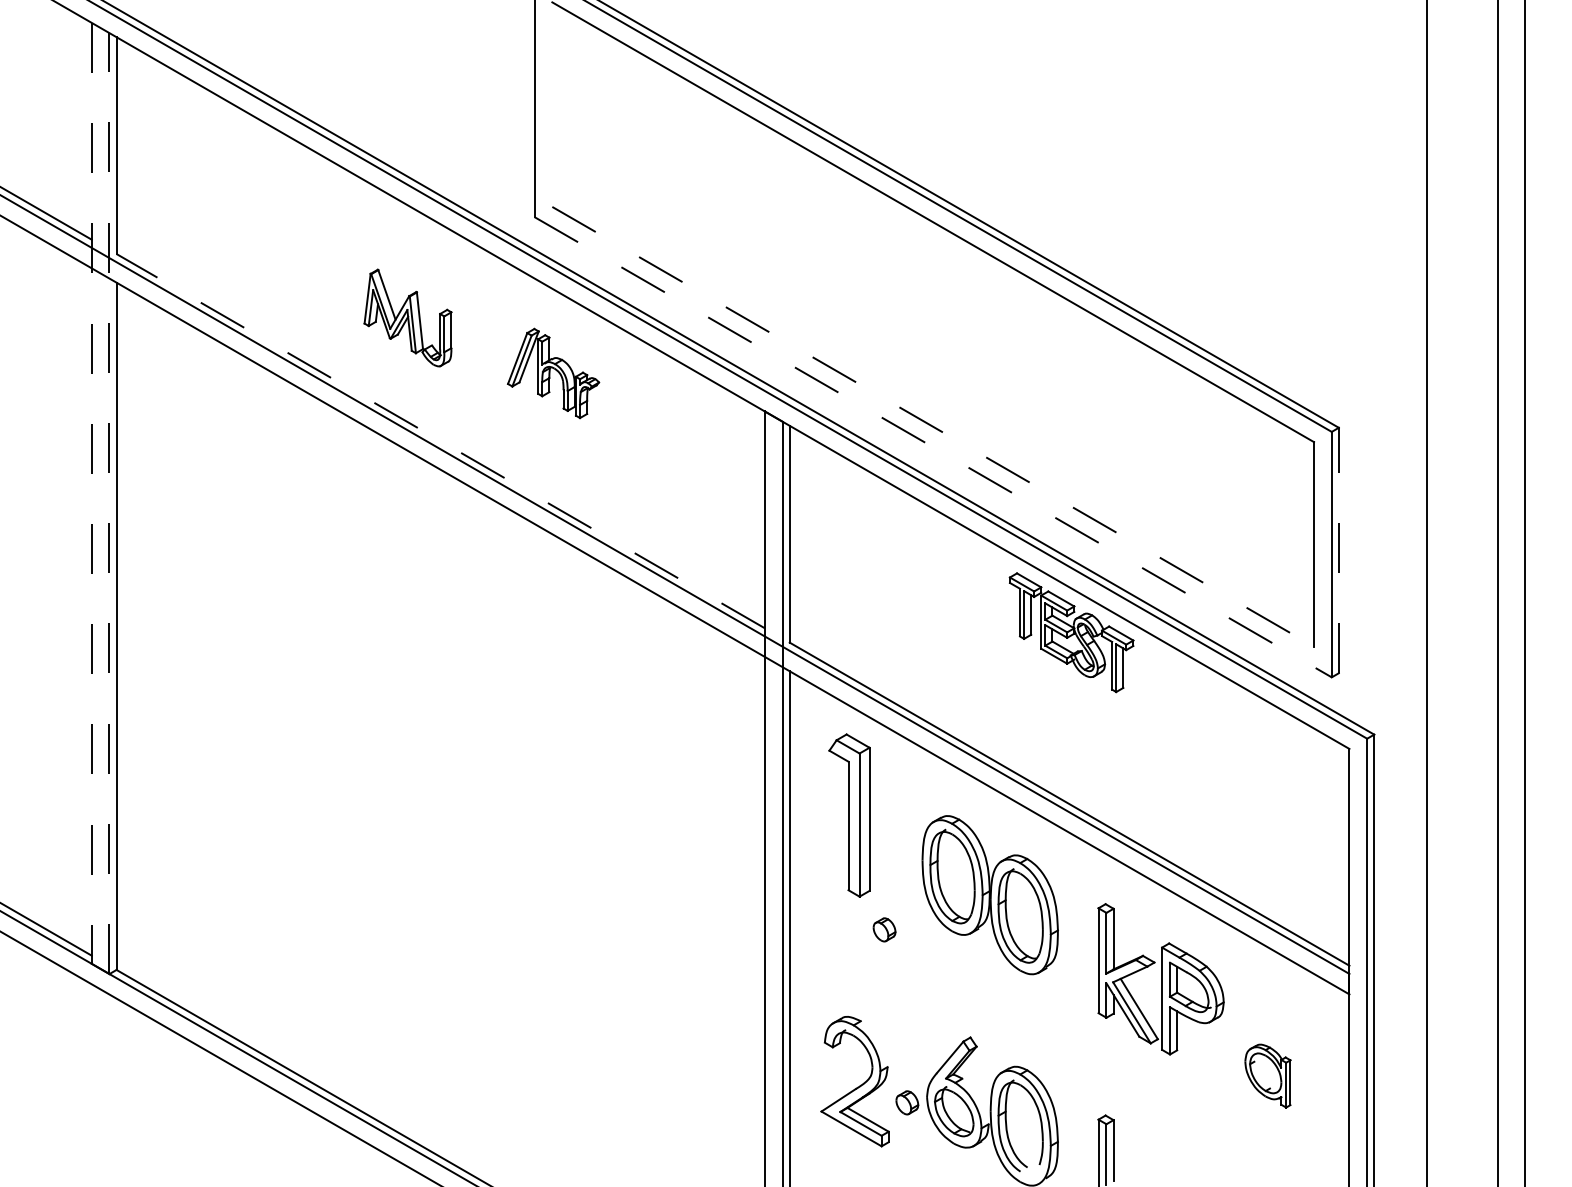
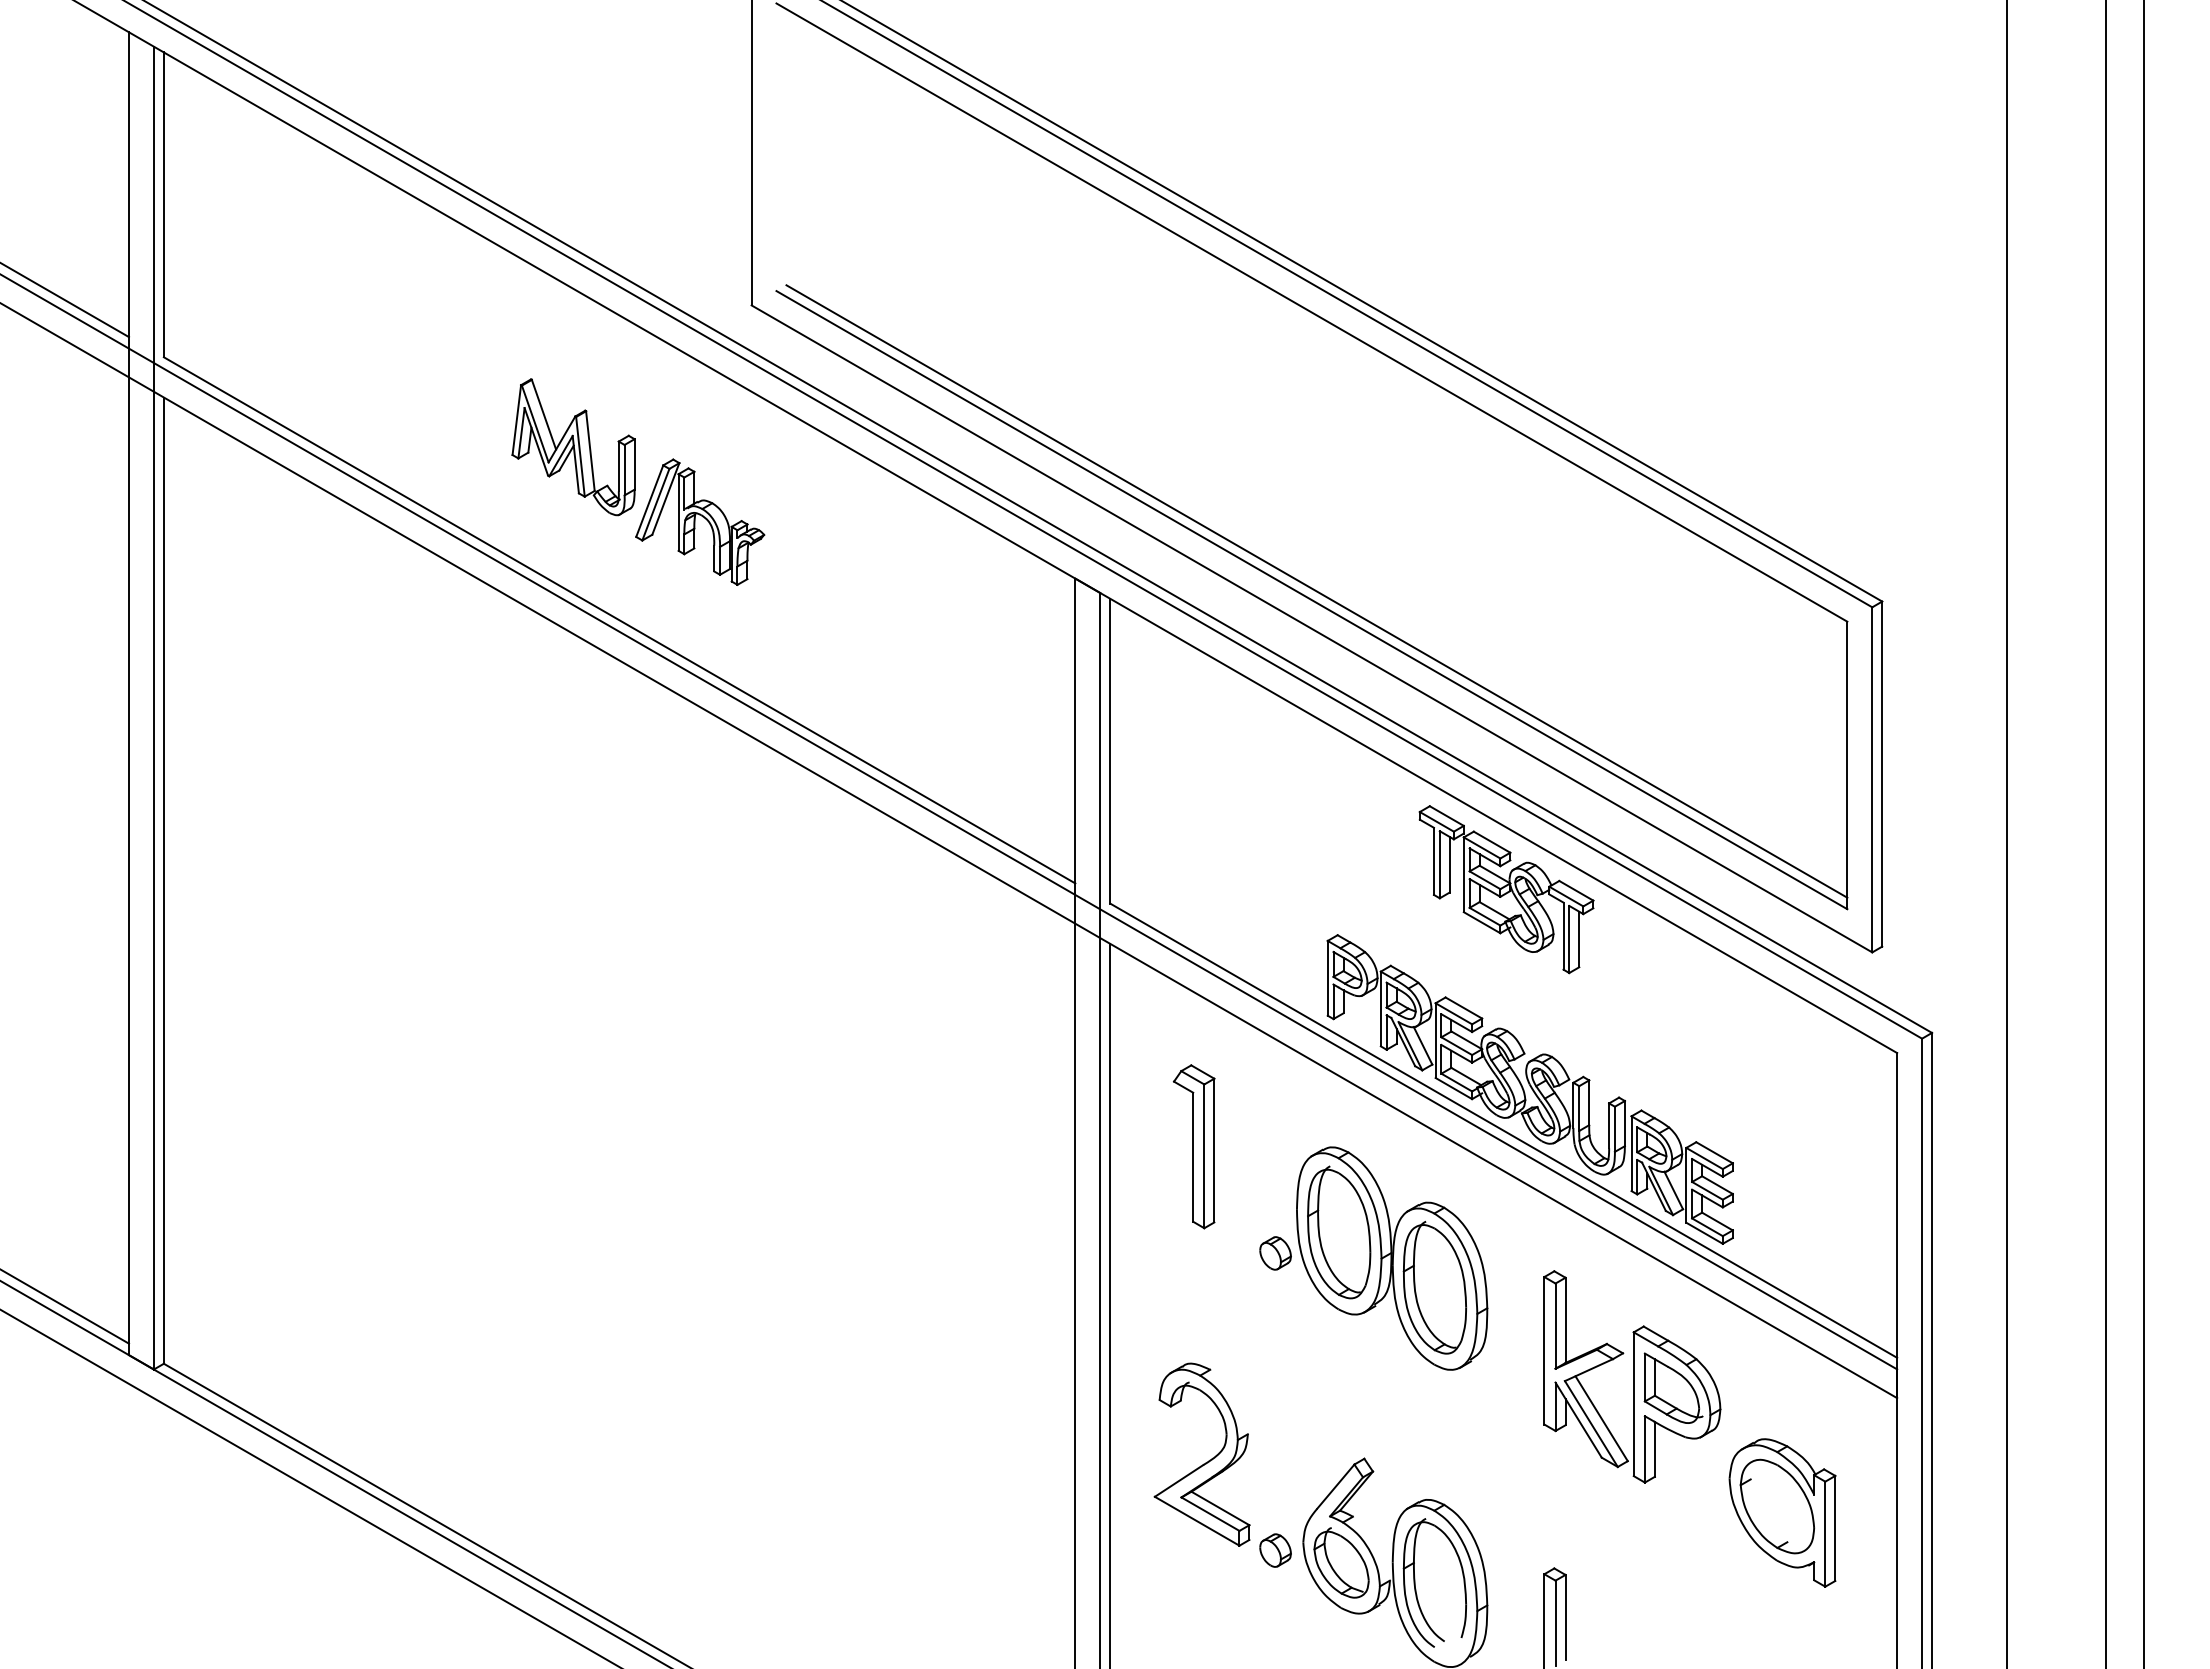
part: (553, 372) -> (700, 521), moved
line: (936, 420) -> (1316, 591), added
line: (933, 427) -> (1312, 600), dashed -> solid
line: (440, 441) -> (619, 620), dashed -> solid
line: (933, 447) -> (1312, 629), dashed -> solid
line: (92, 493) -> (129, 694), dashed -> solid
line: (109, 503) -> (153, 707), dashed -> solid
line: (1339, 550) -> (1882, 774), dashed -> solid
part: (1087, 774) -> (1529, 1089), added
part: (848, 815) -> (1193, 1146), size x0.71
part: (884, 929) -> (1275, 1253), moved
part: (1267, 1075) -> (1782, 1512), size x1.67
part: (857, 1087) -> (1205, 1462), moved

